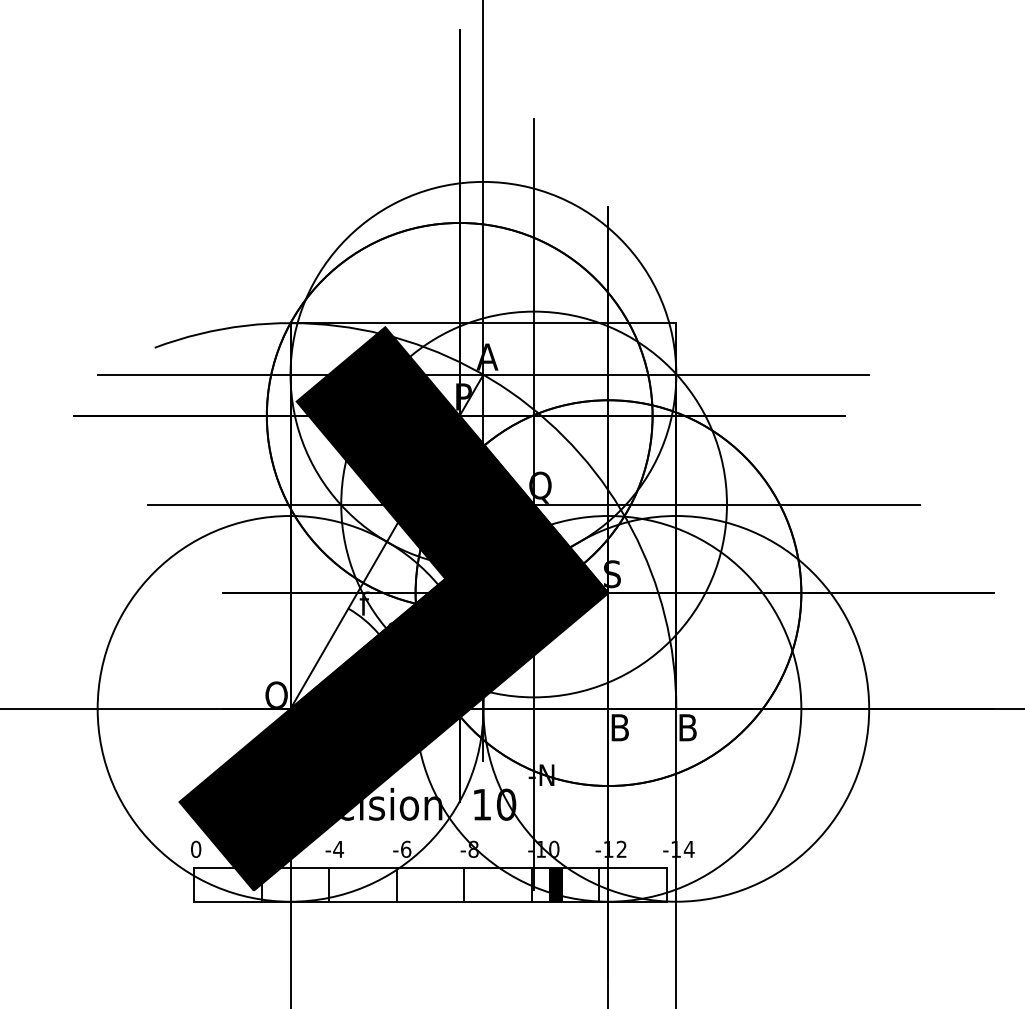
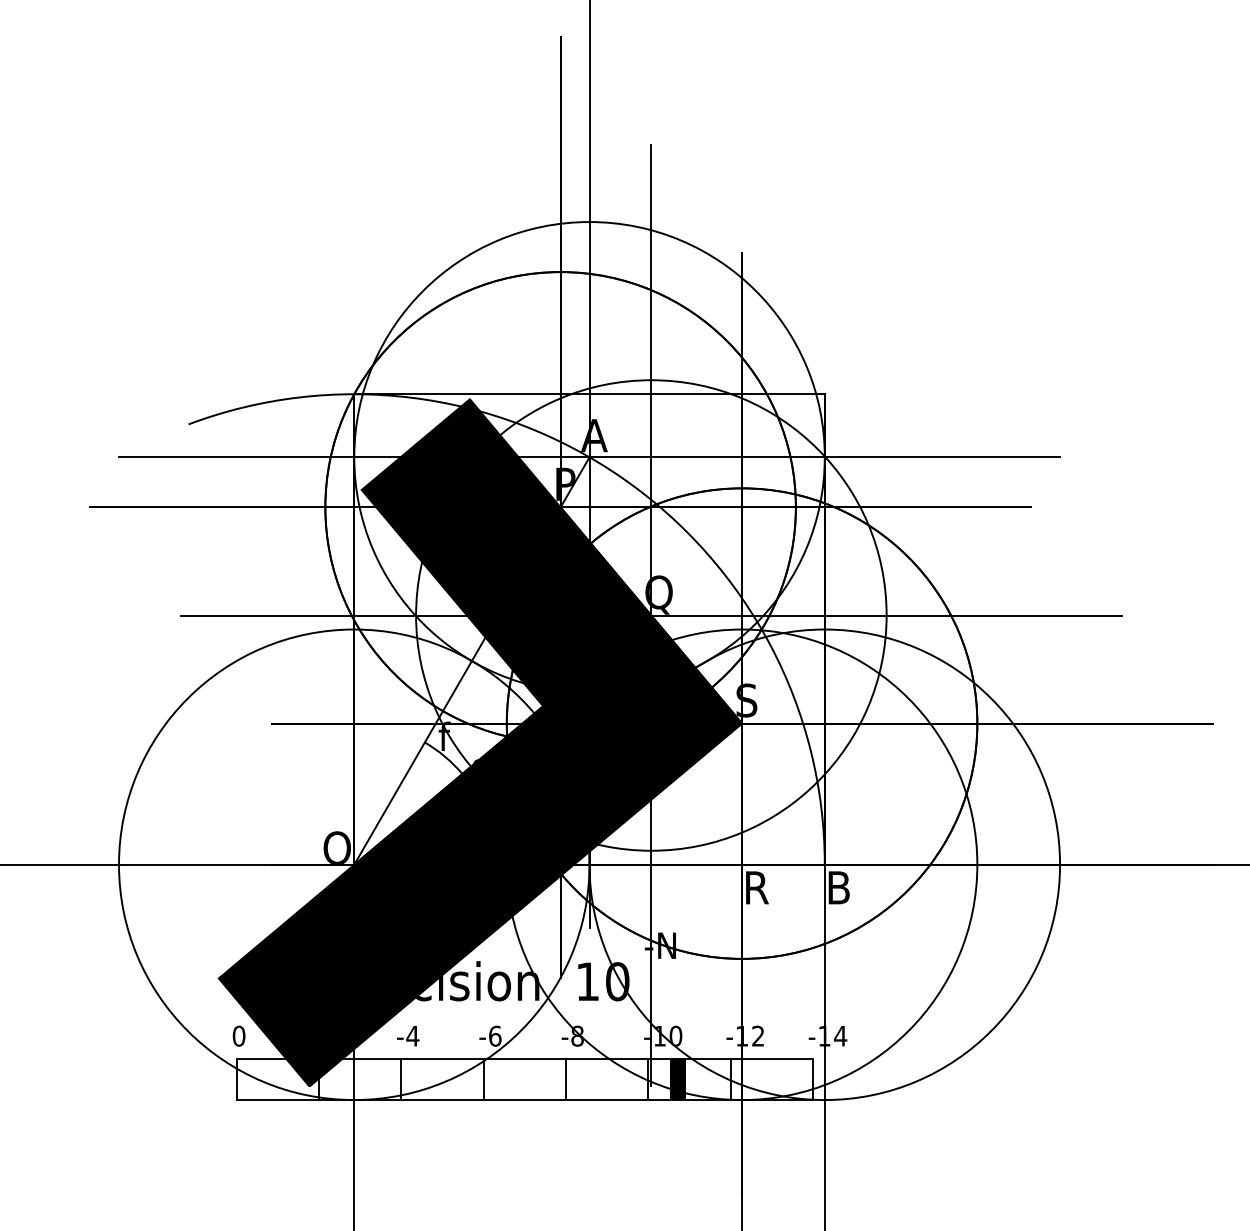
text: (622, 727) -> (759, 887), B -> R

